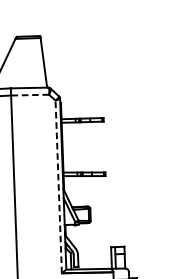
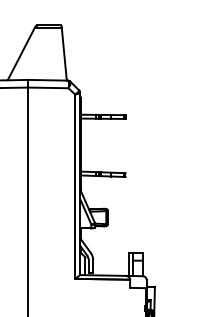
line: (29, 94) -> (47, 87), dashed -> solid
line: (58, 186) -> (75, 186), dashed -> solid

